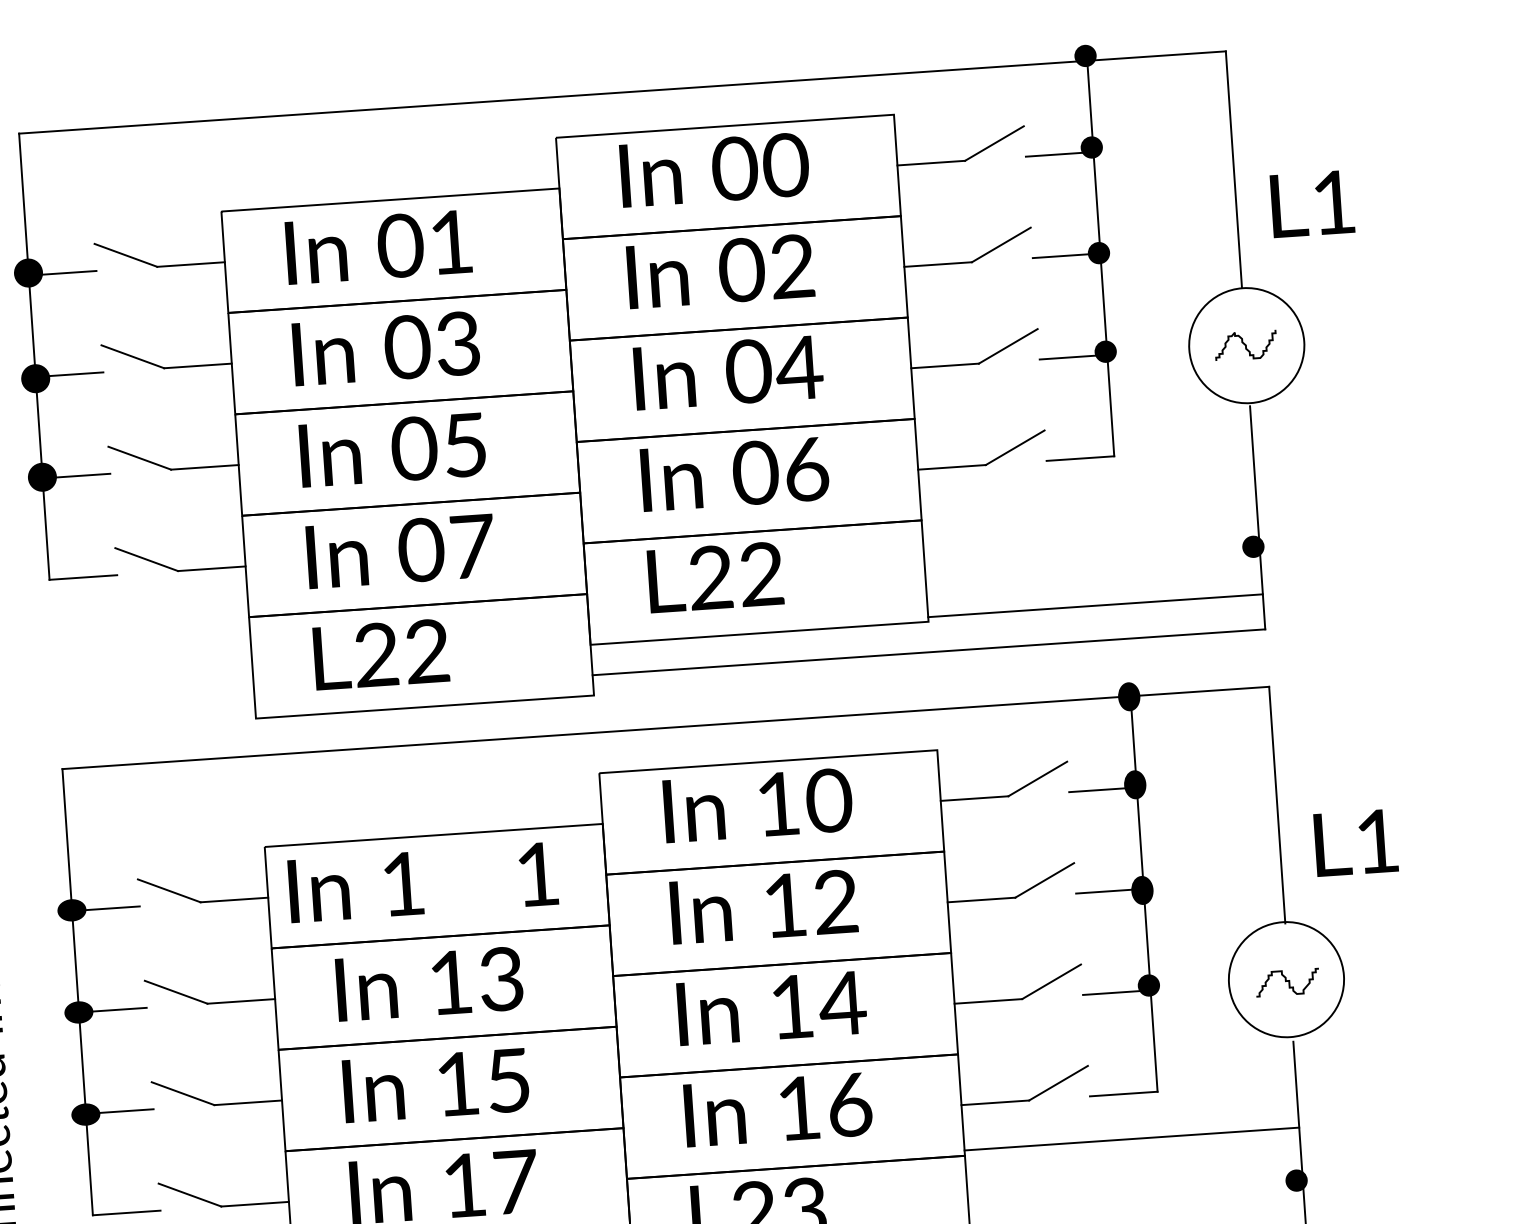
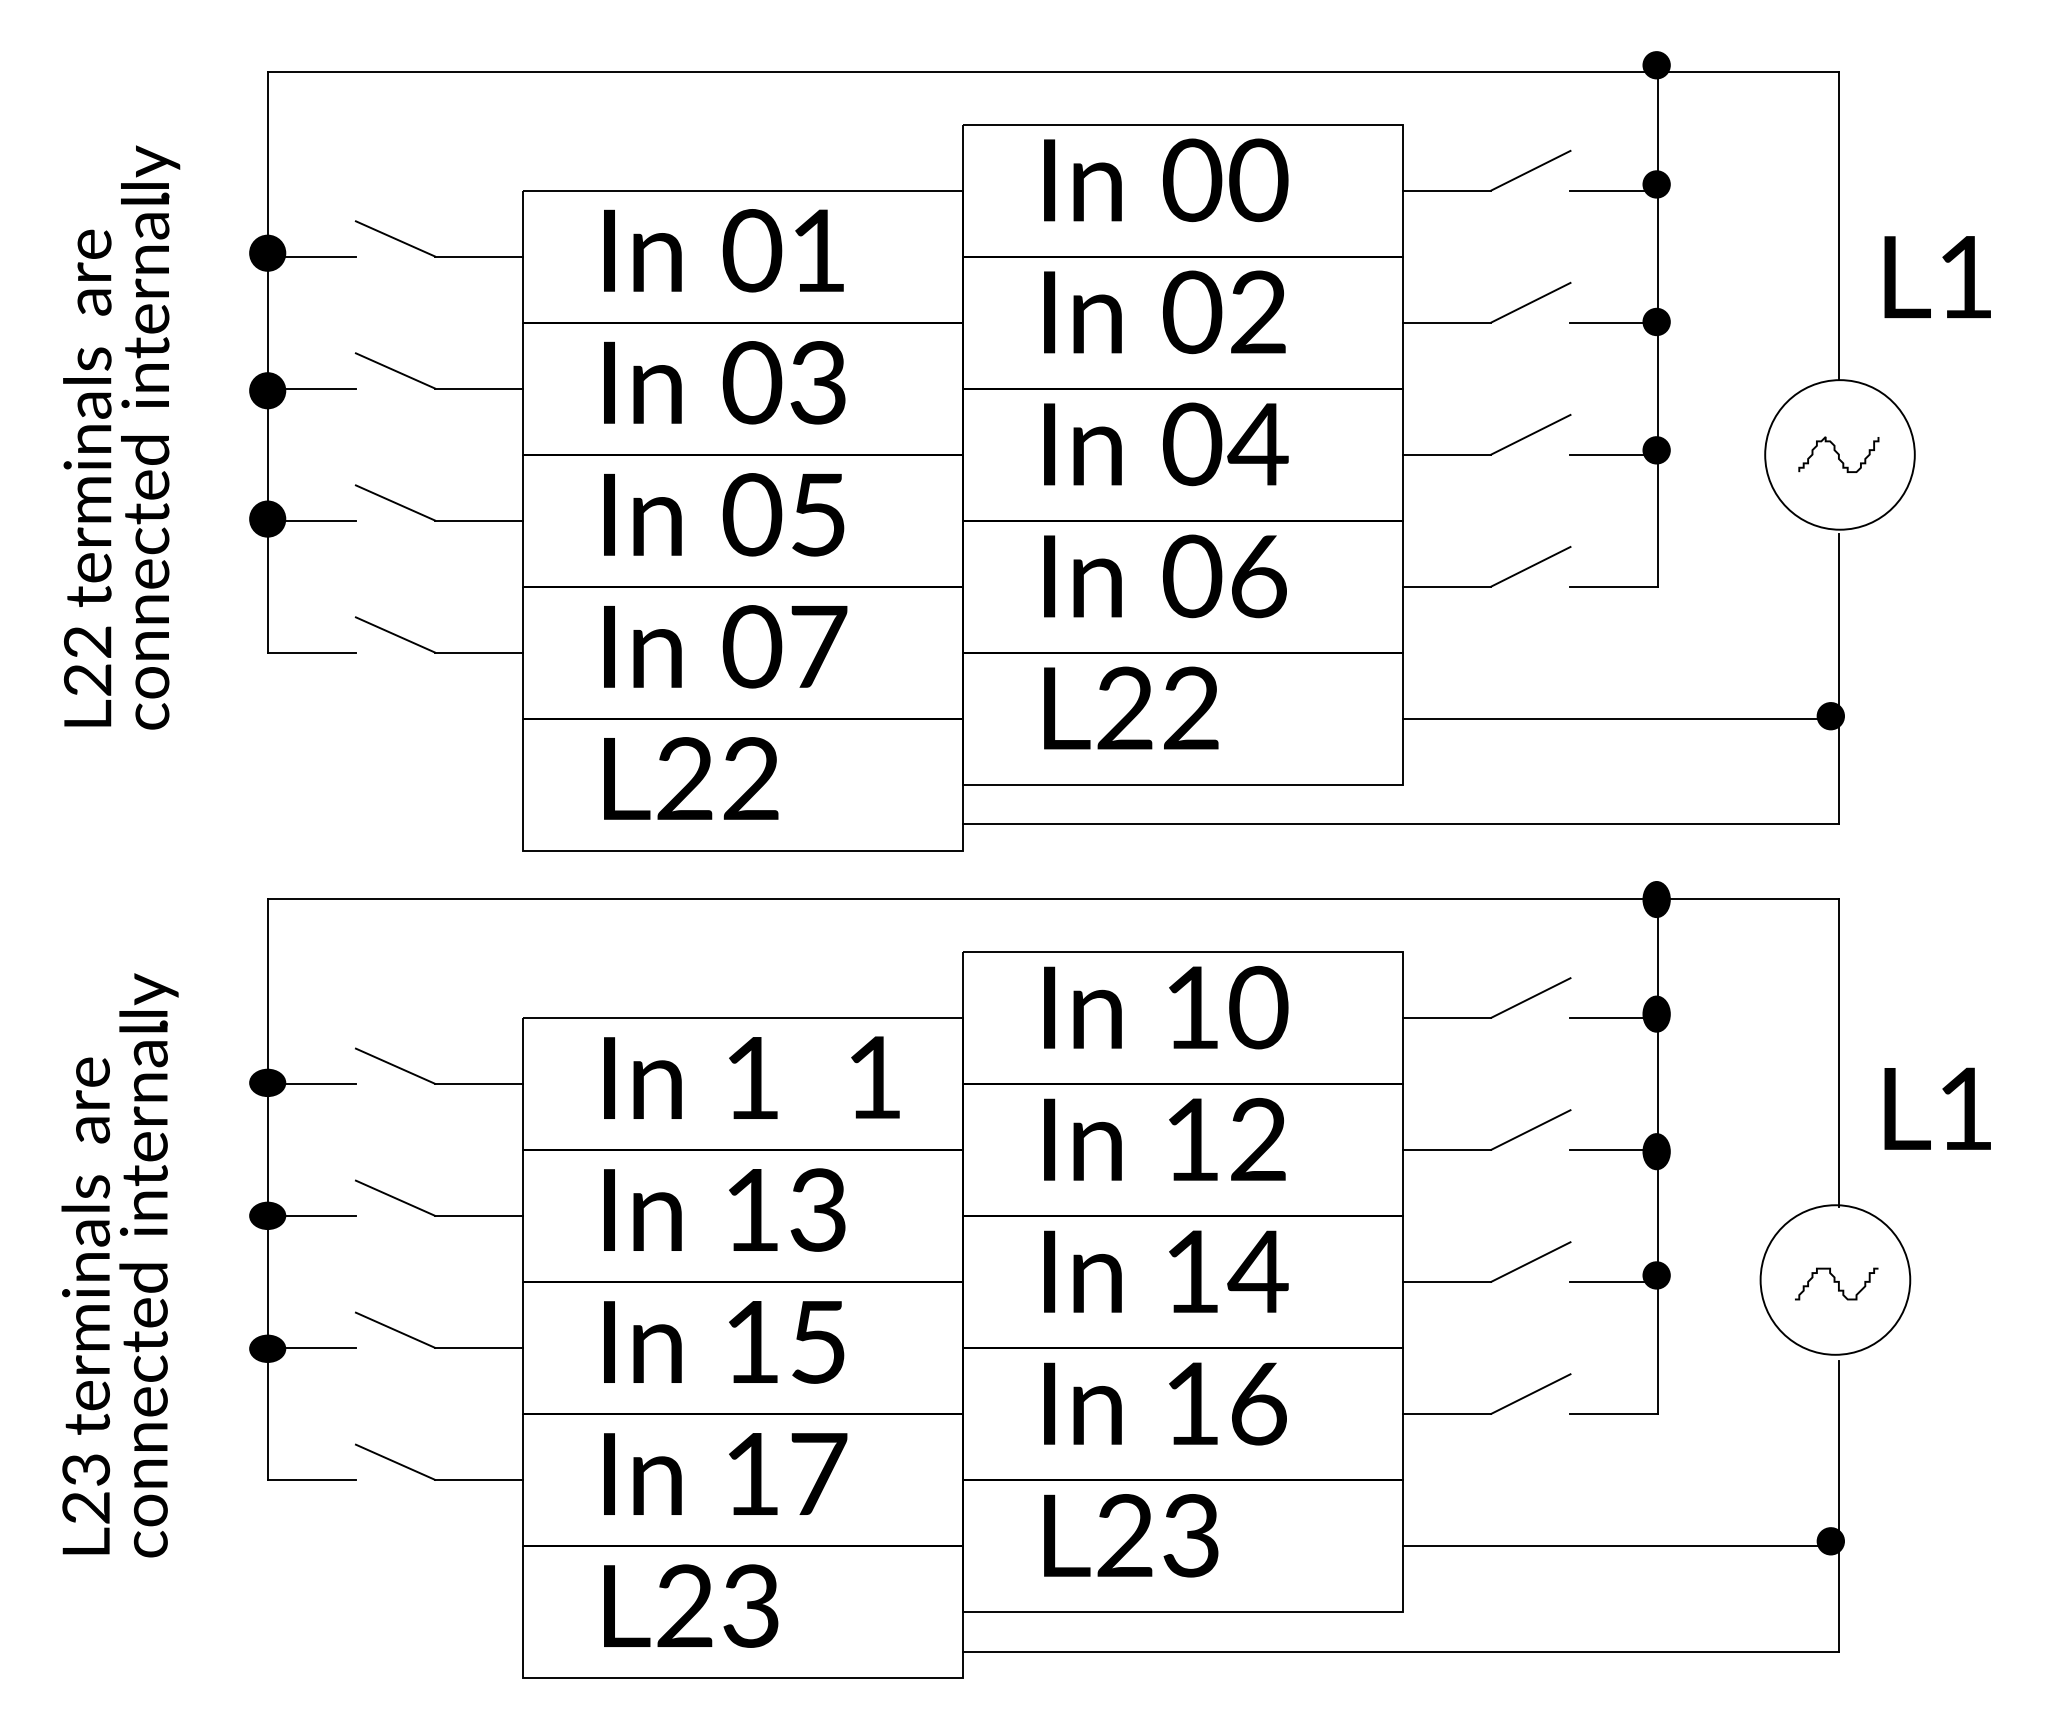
line: (1095, 605) -> (1620, 718), moved
text: (355, 886) -> (690, 1077), moved
line: (1131, 1138) -> (1620, 1545), moved

